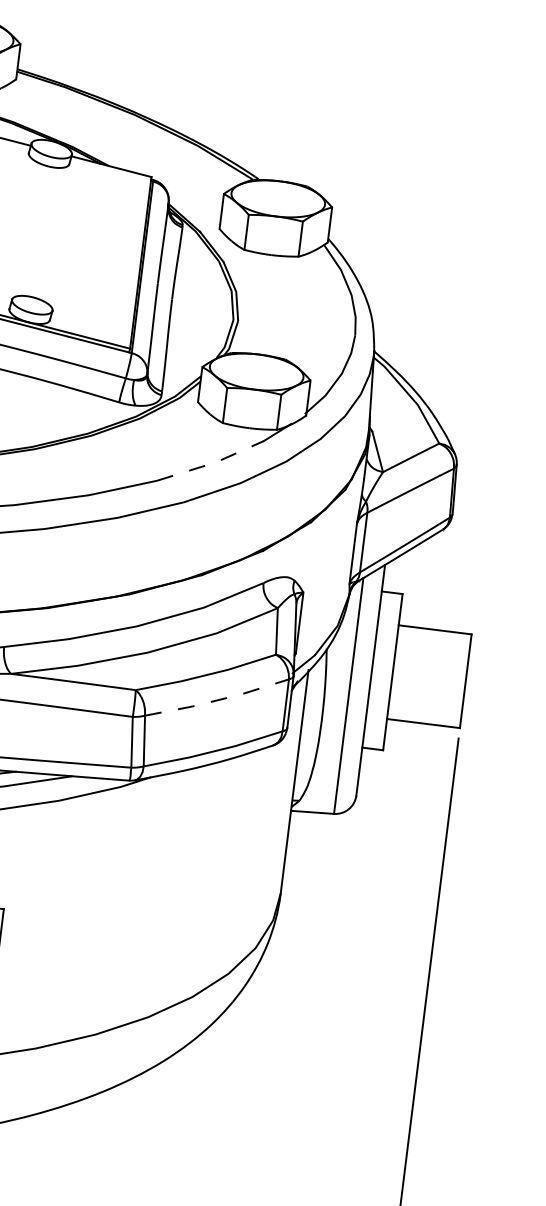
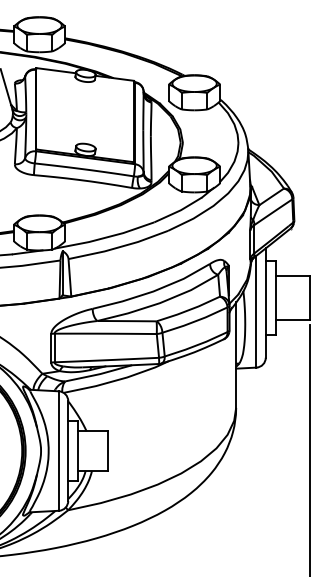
line: (212, 464) -> (179, 211), dashed -> solid
line: (217, 700) -> (195, 321), dashed -> solid

